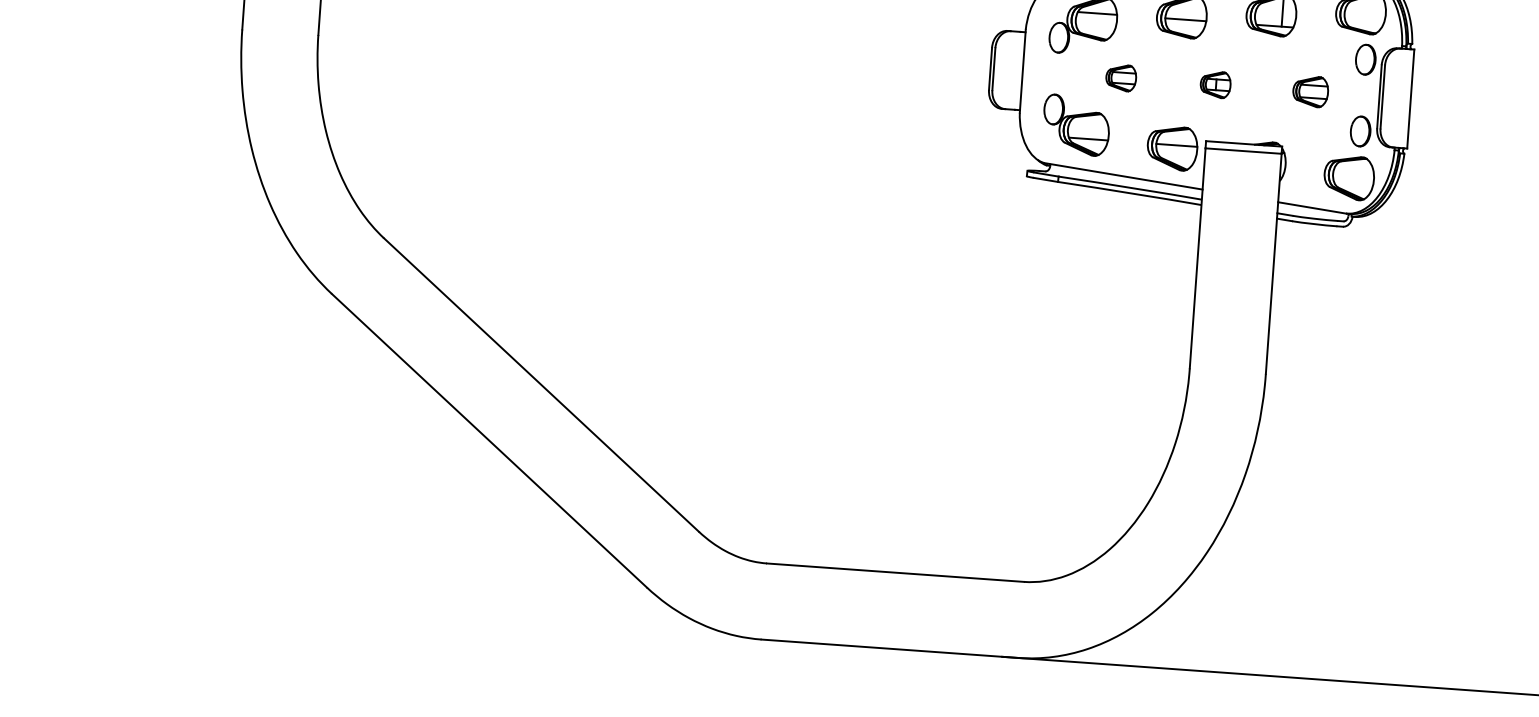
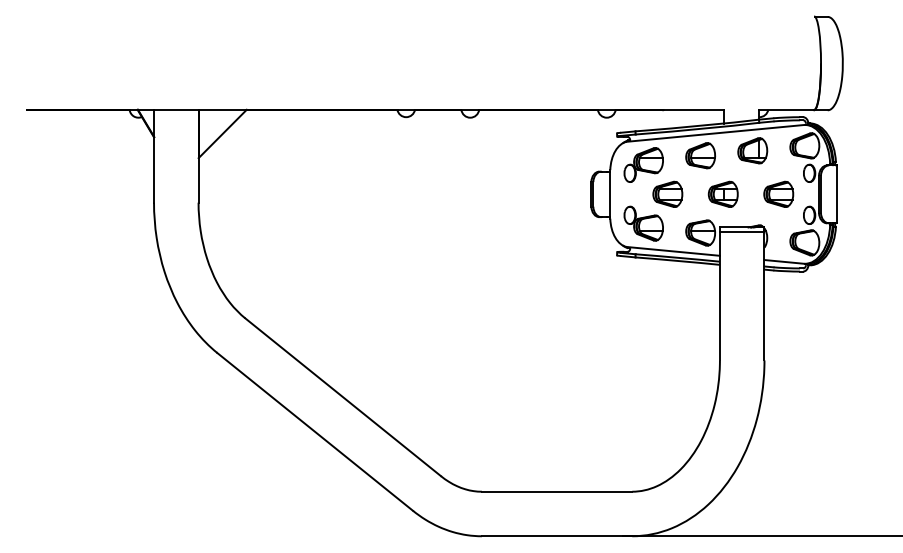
part: (1120, 76) -> (667, 193), size x1.67
part: (1214, 83) -> (722, 193), size x1.67
part: (1310, 90) -> (778, 193), size x1.43

